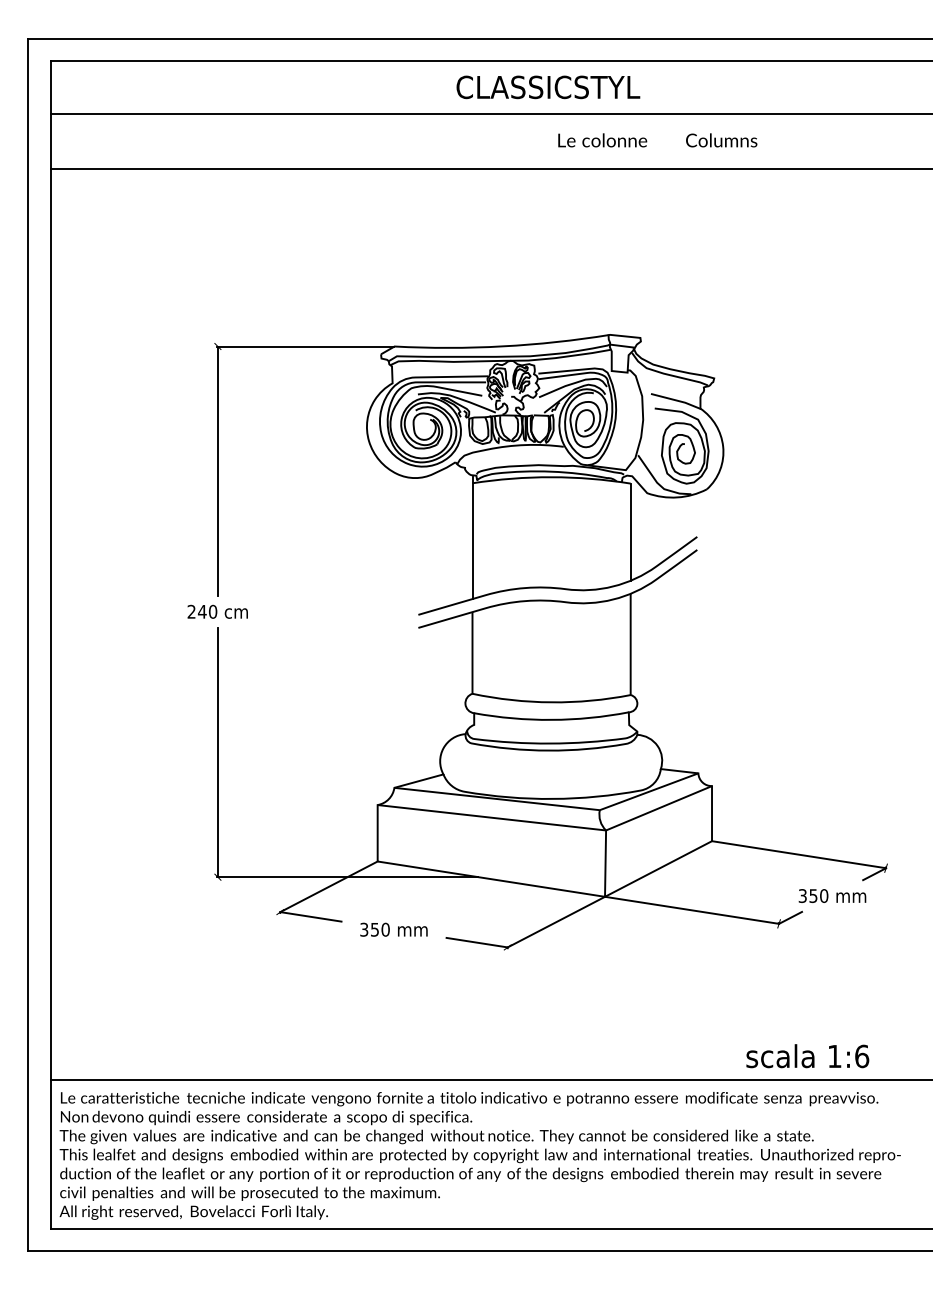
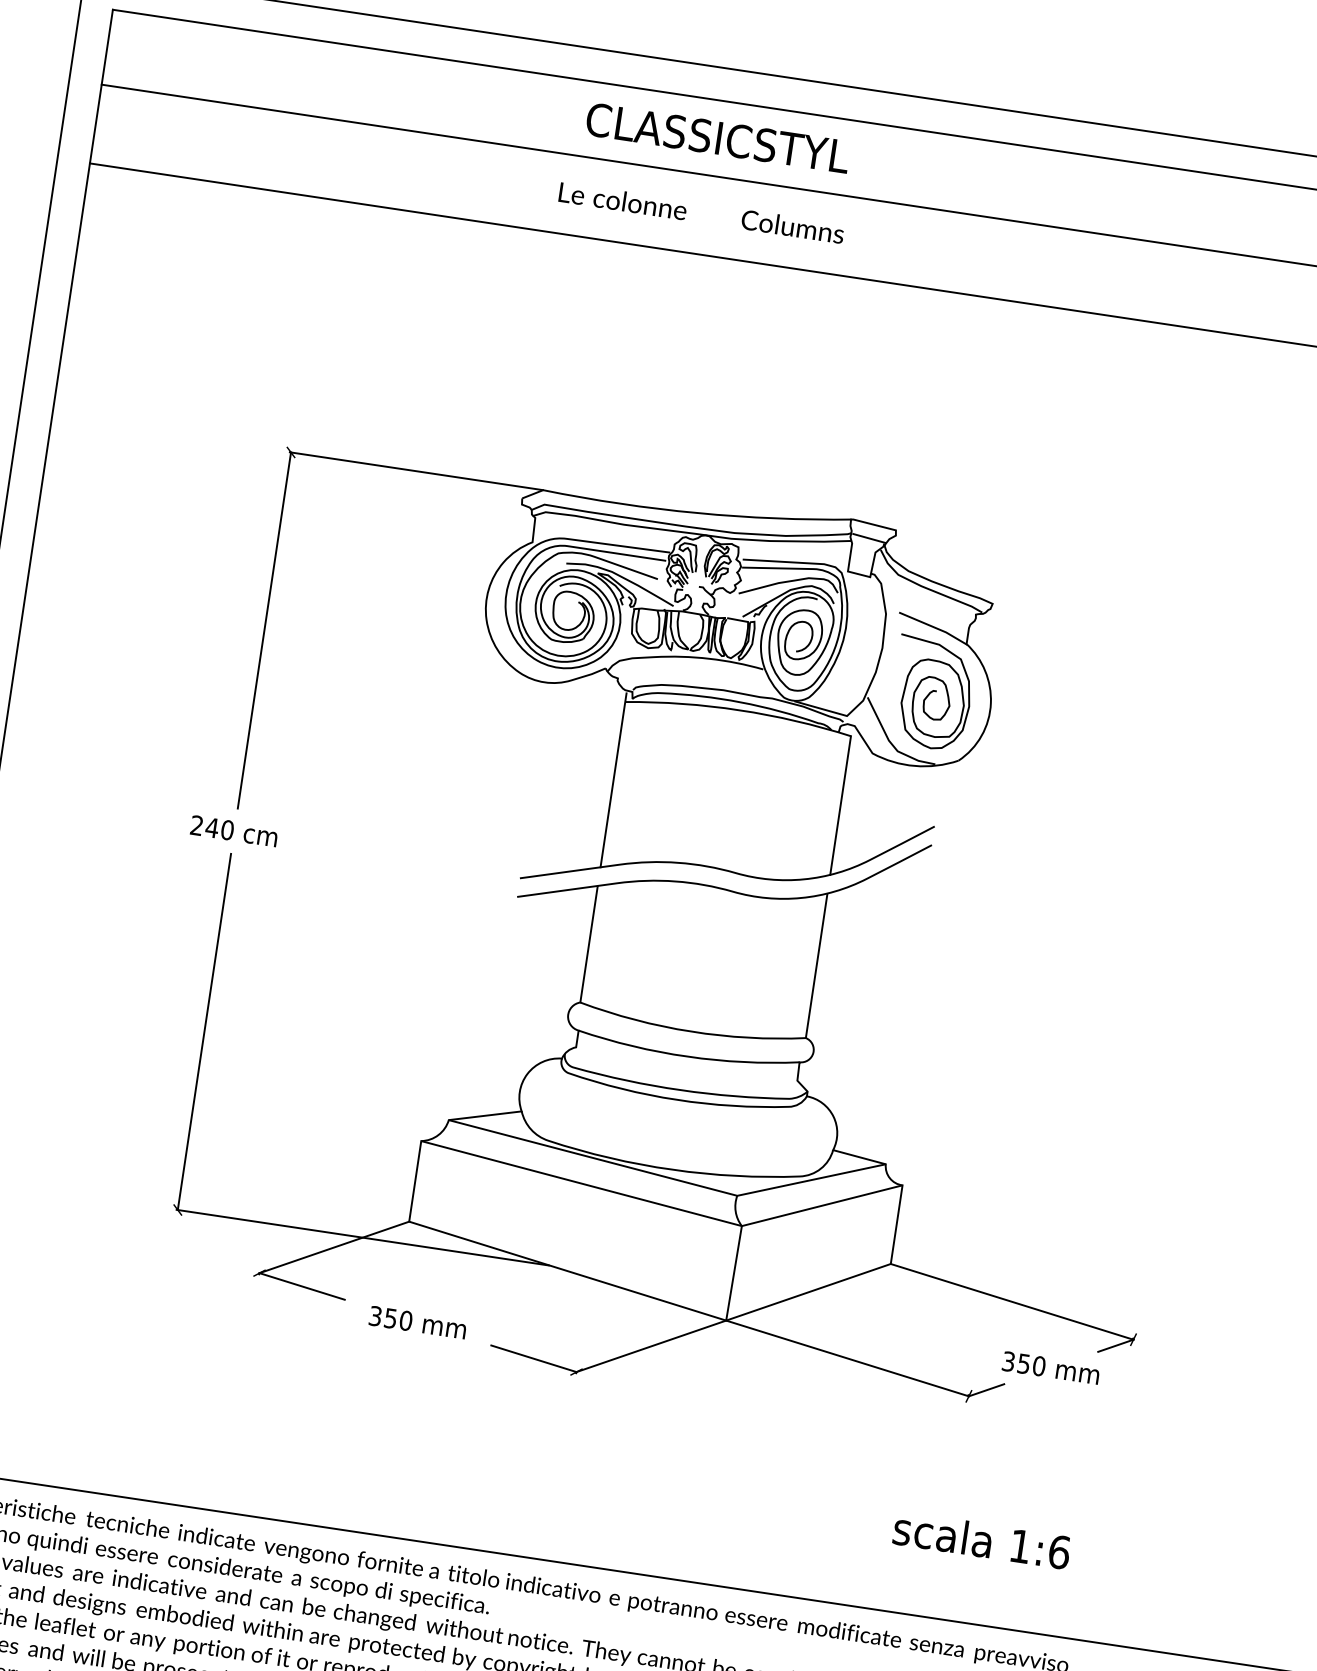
text: (548, 87) -> (718, 138), moved
text: (657, 140) -> (701, 213), moved
text: (807, 1056) -> (981, 1540), moved

